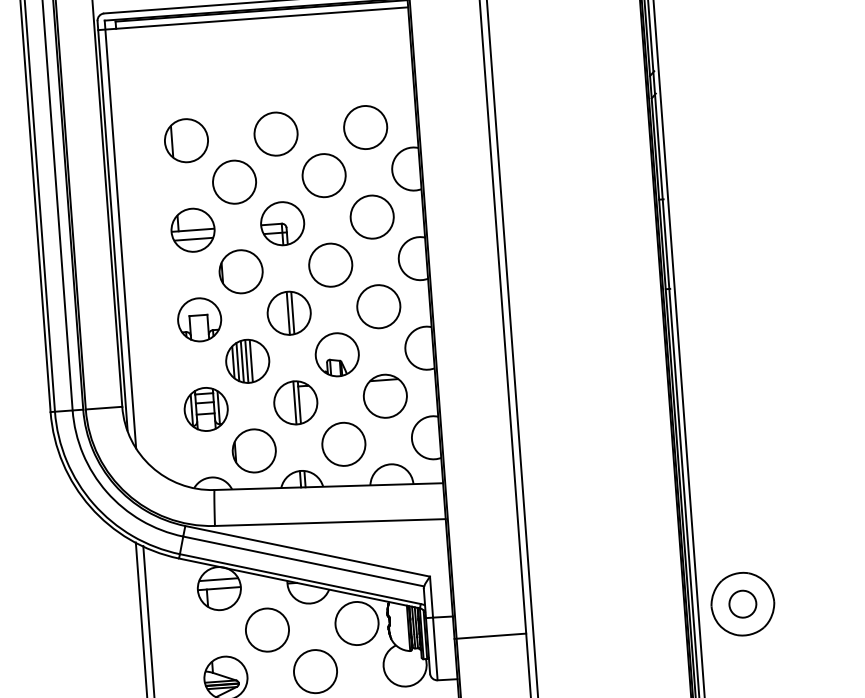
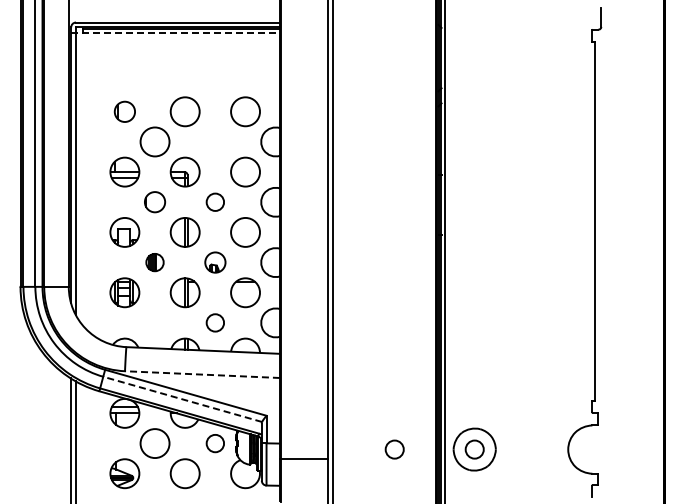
line: (254, 18) -> (176, 33), solid -> dashed
part: (185, 140) -> (124, 111), size x0.7
circle: (324, 174) -> (215, 141), removed
circle: (329, 264) -> (214, 201), size x0.6
part: (240, 270) -> (154, 201), size x0.7
part: (337, 354) -> (215, 262), size x0.7
part: (246, 361) -> (154, 262), size x0.6
circle: (342, 443) -> (214, 322), size x0.6
part: (253, 450) -> (154, 322), removed
line: (330, 522) -> (202, 374), solid -> dashed
line: (303, 561) -> (182, 399), solid -> dashed
circle: (623, 612) -> (394, 449), added
circle: (355, 623) -> (214, 443), size x0.6

